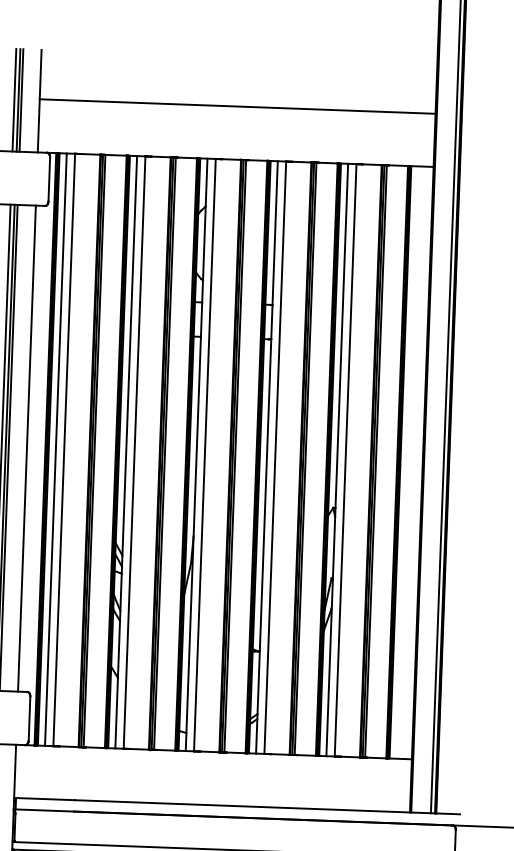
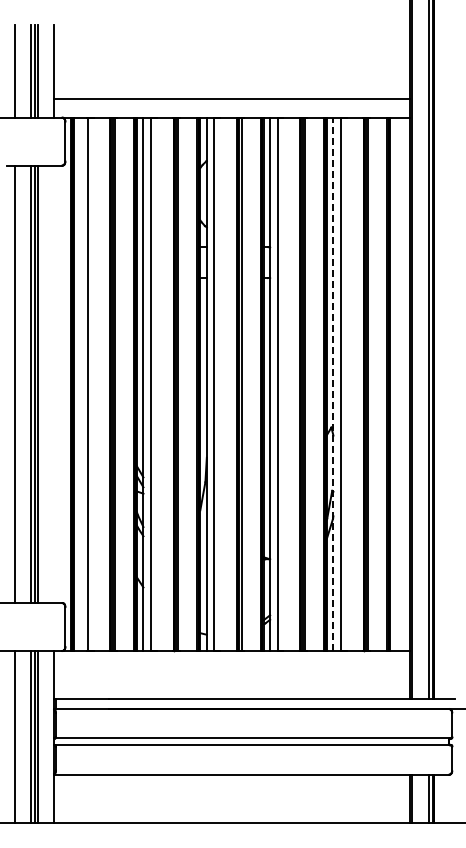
line: (237, 106) -> (232, 98), moved
line: (27, 448) -> (54, 384), removed
line: (56, 448) -> (80, 383), removed
line: (337, 460) -> (333, 384), solid -> dashed

